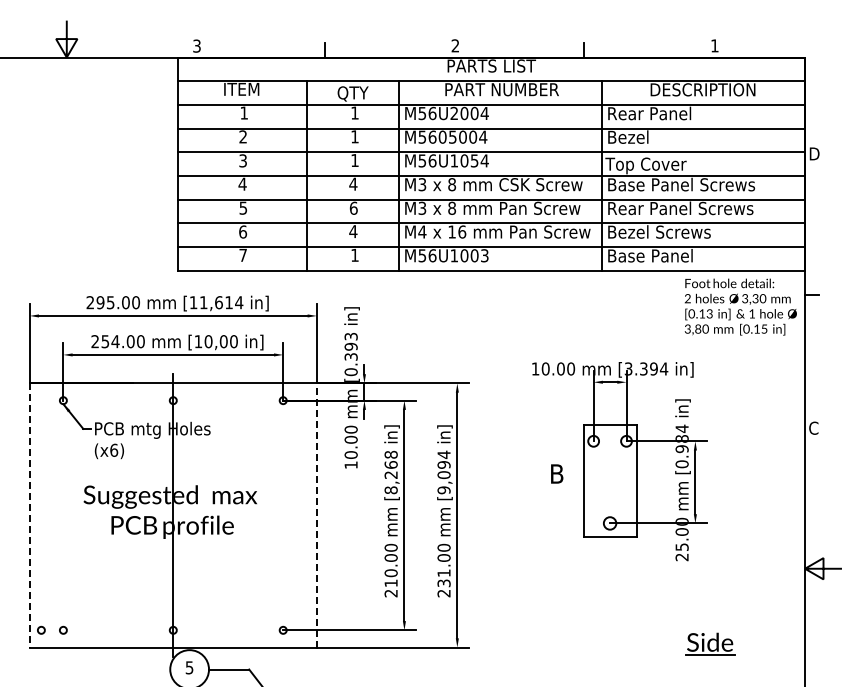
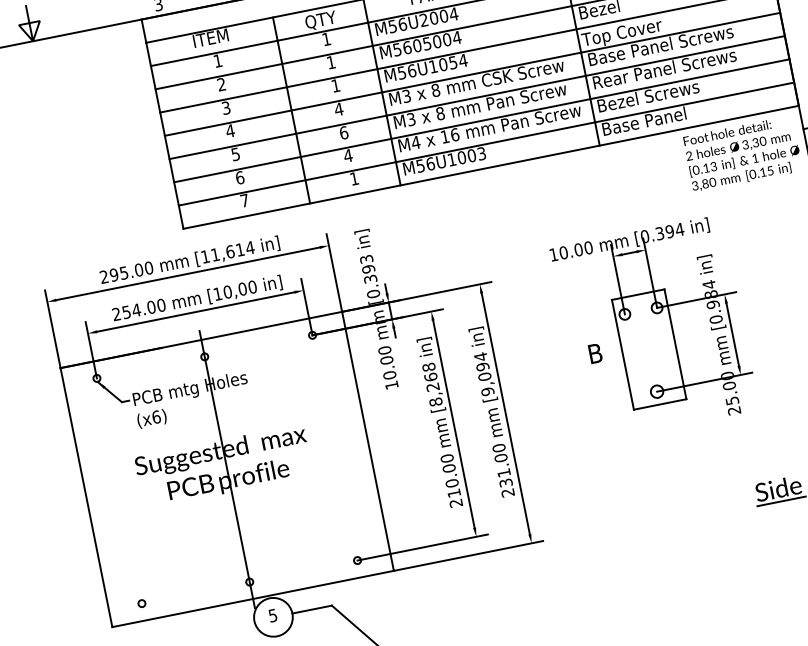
text: (628, 368) -> (644, 236), [3.394 -> [0.394
line: (316, 515) -> (367, 441), dashed -> solid
line: (29, 516) -> (86, 498), dashed -> solid
circle: (41, 629) -> (120, 607), removed

